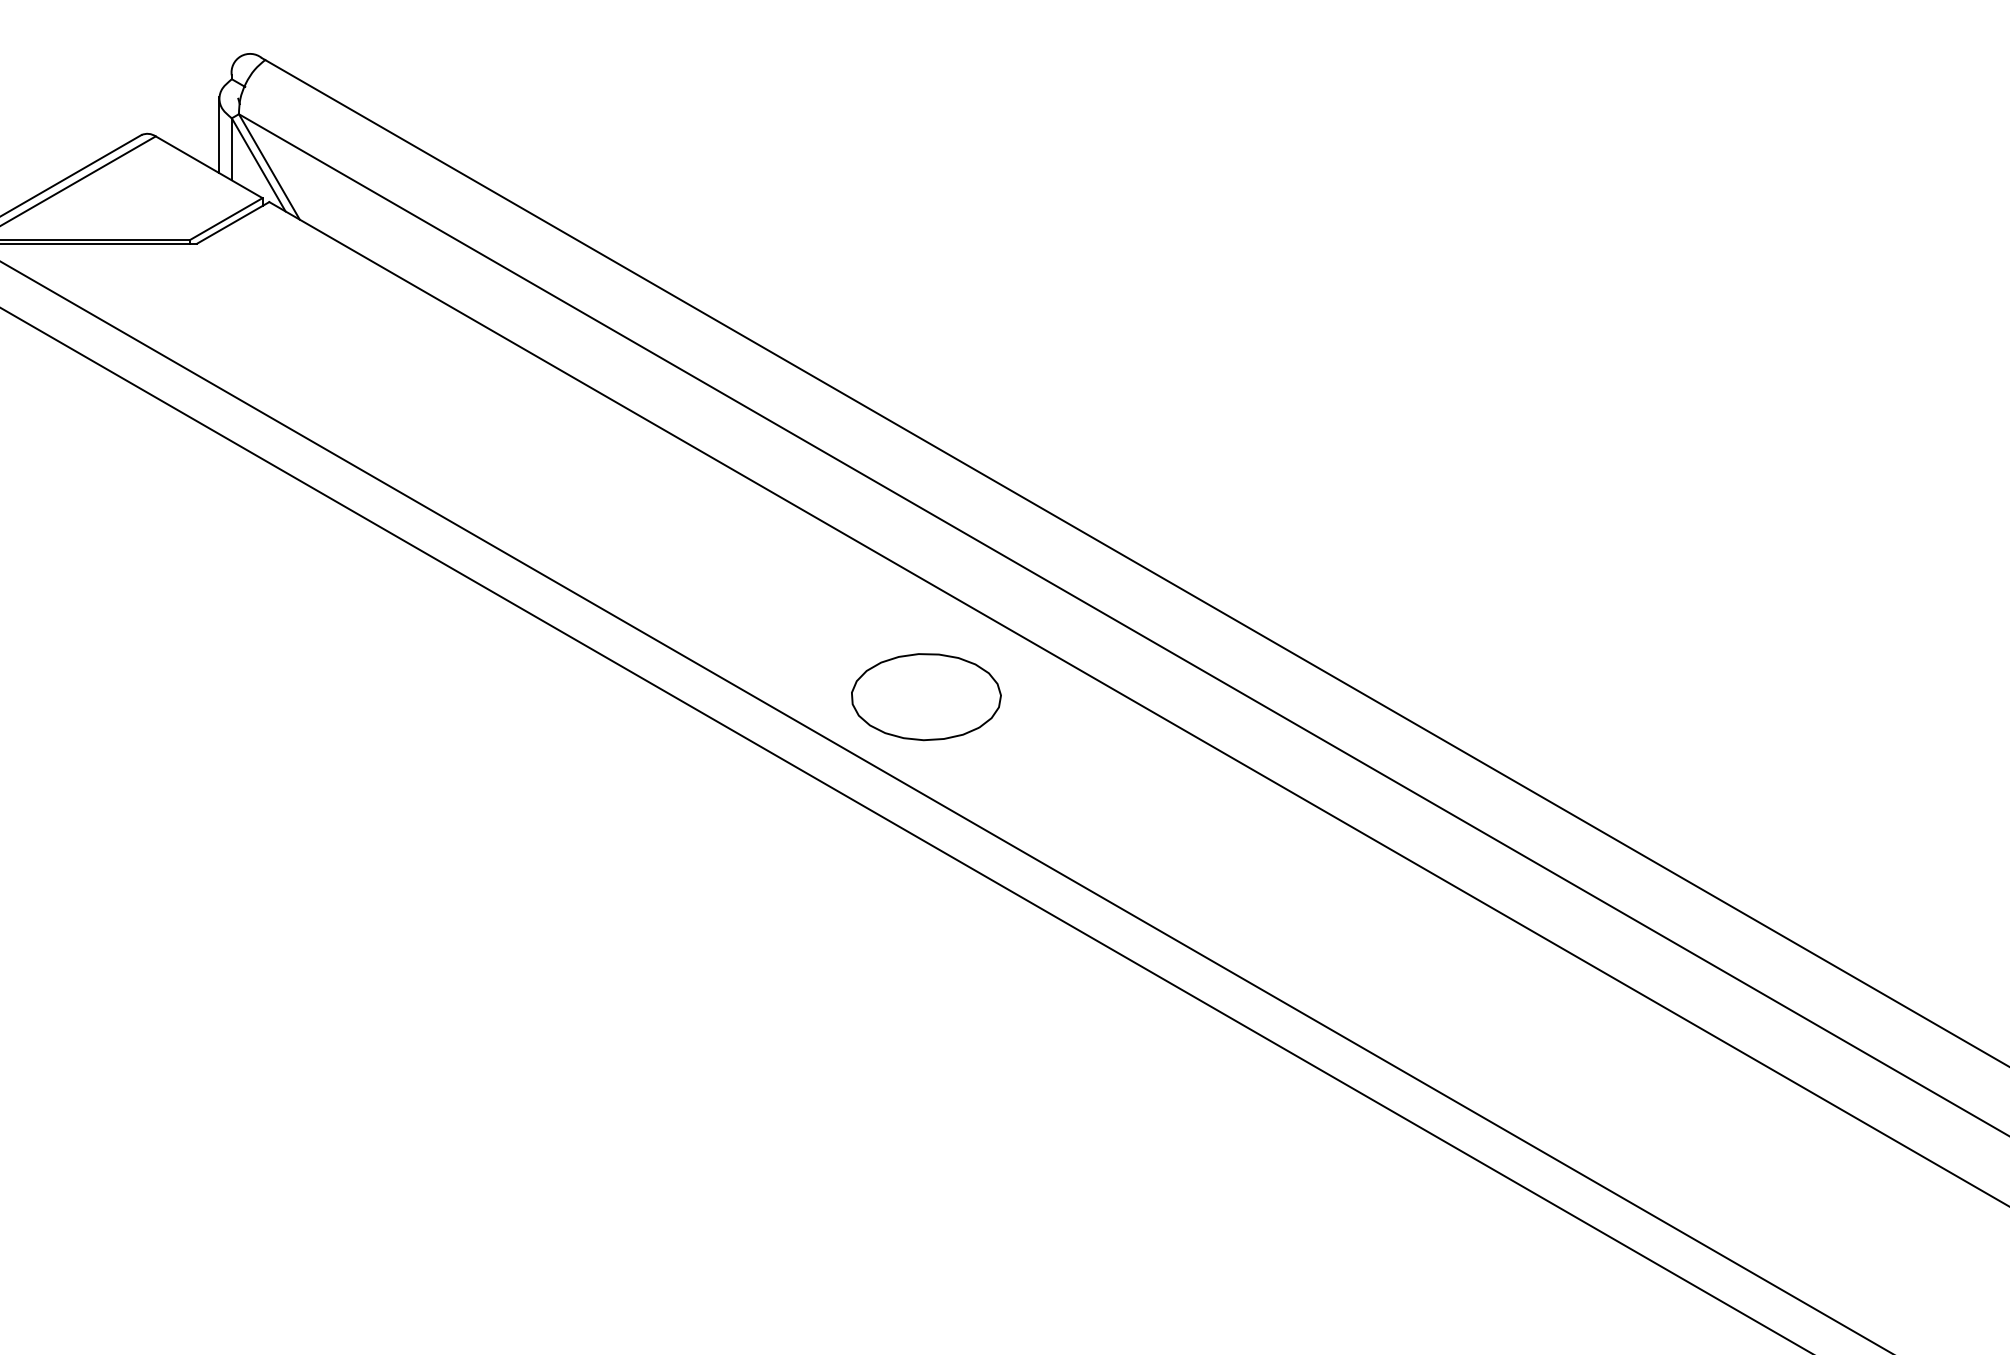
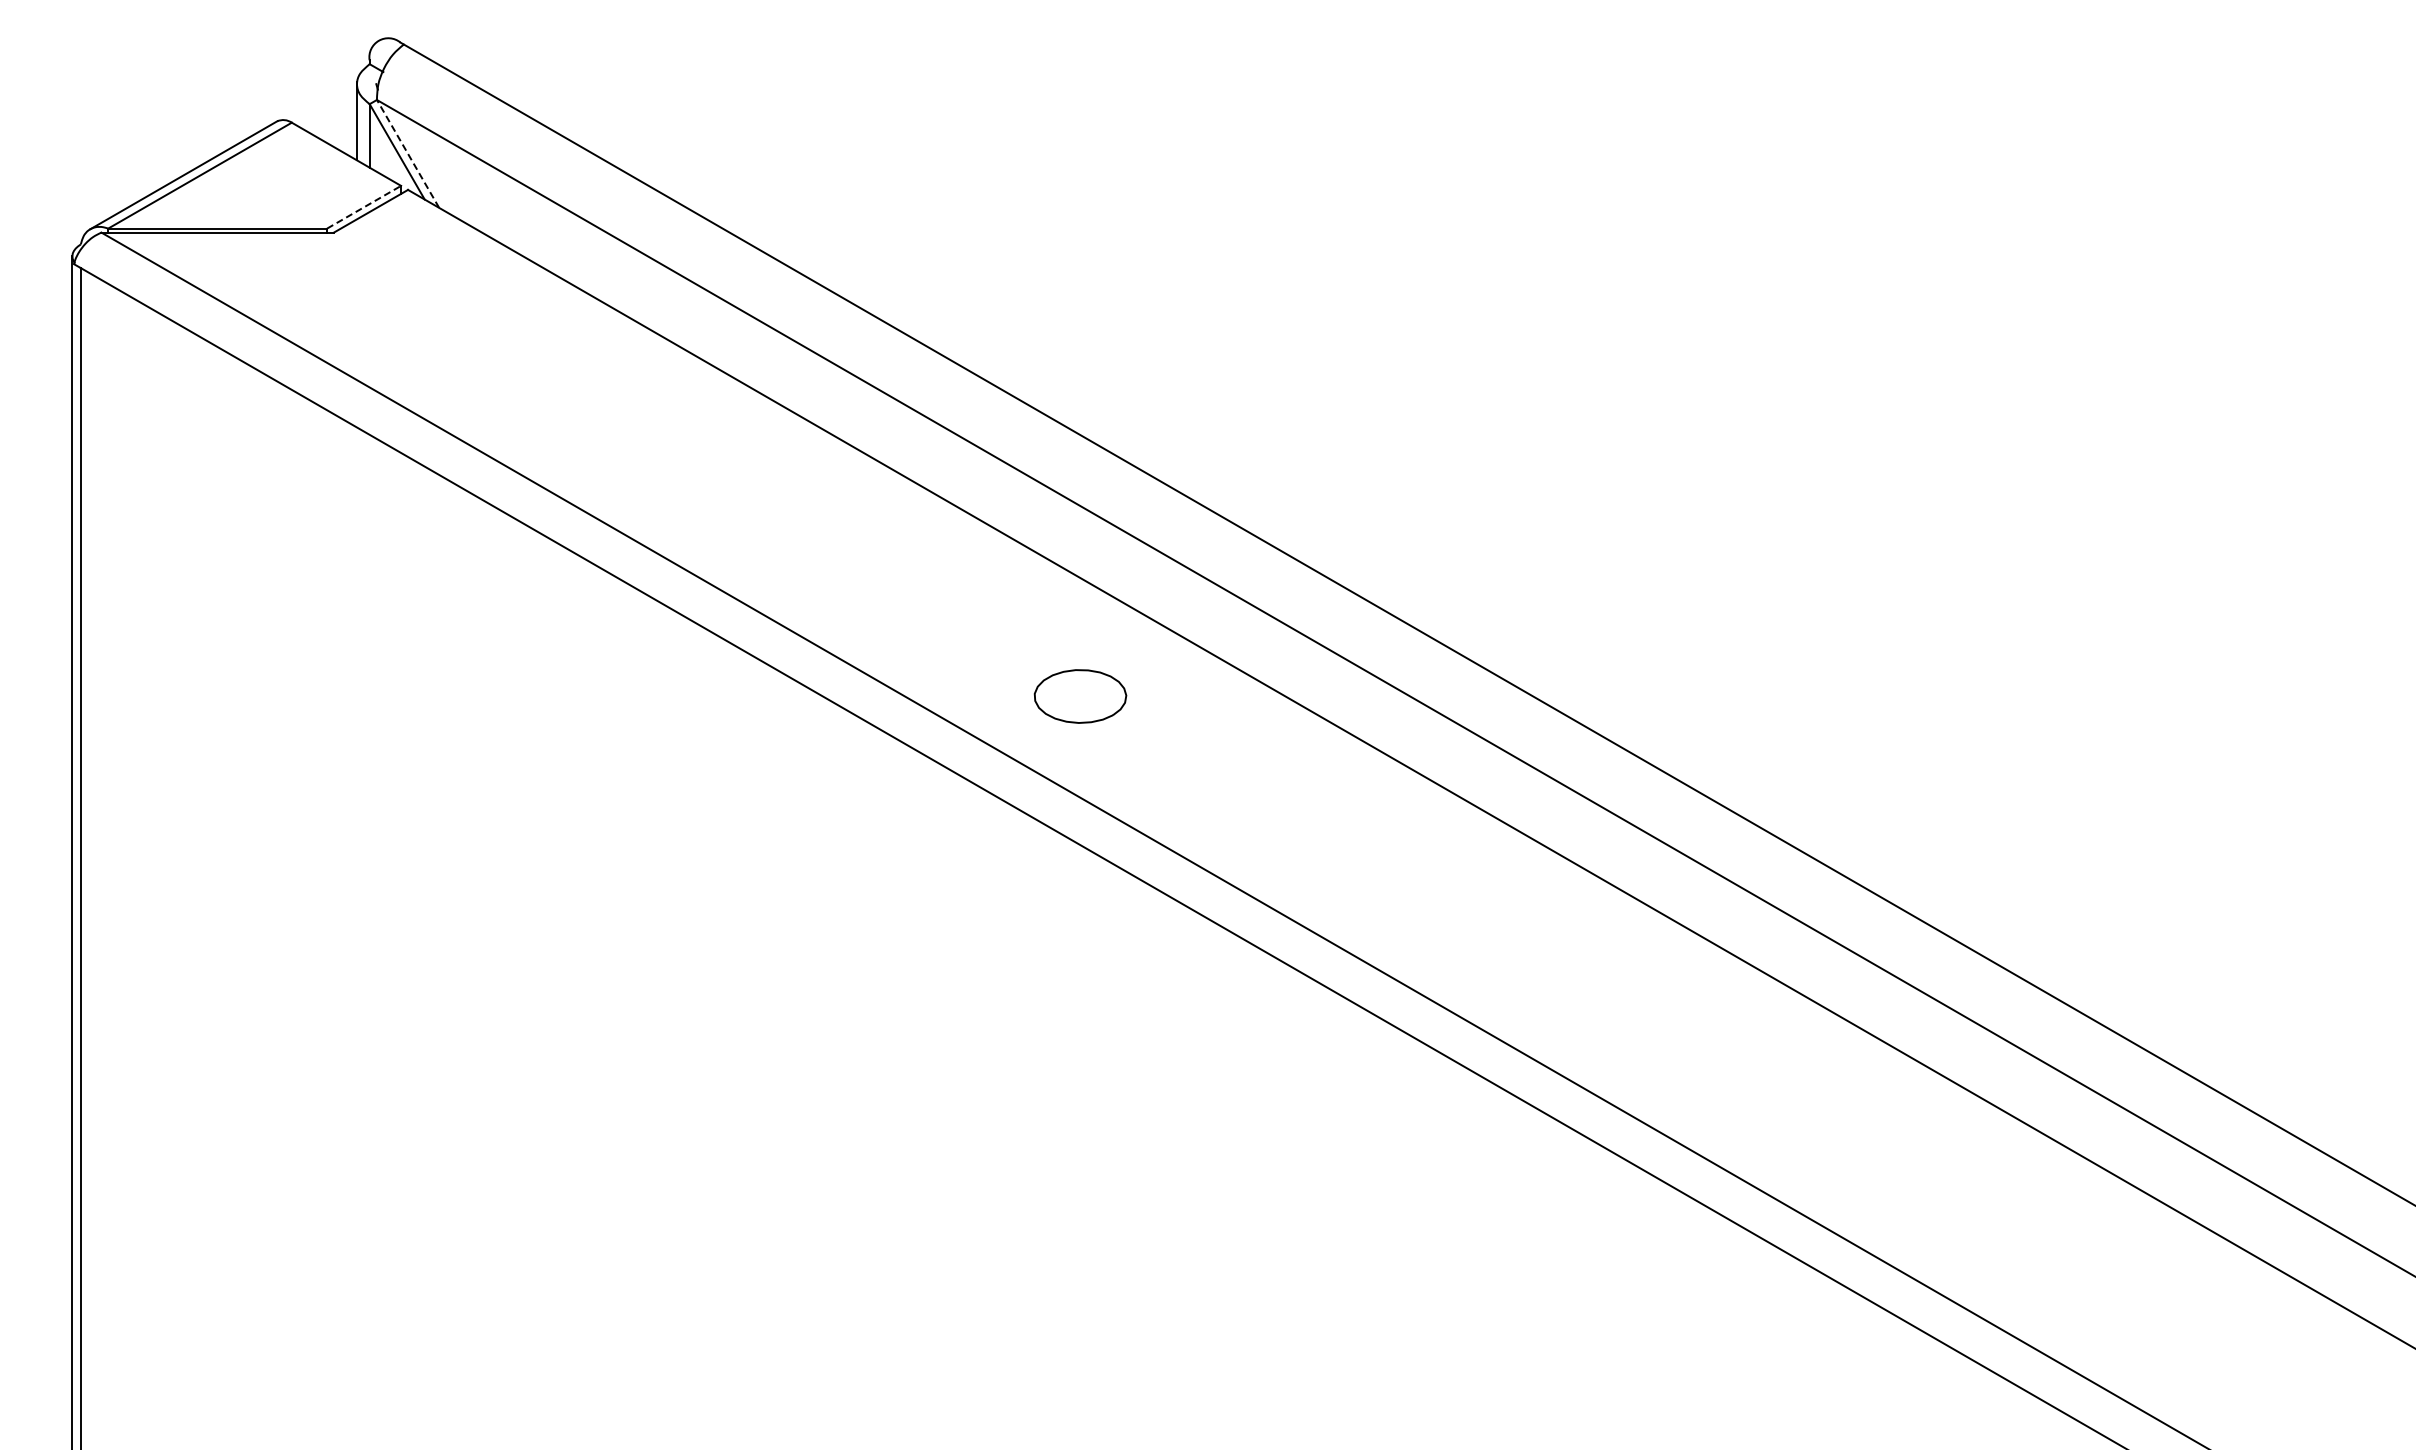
line: (268, 166) -> (407, 153), solid -> dashed
line: (226, 219) -> (364, 207), solid -> dashed
part: (926, 697) -> (1080, 696), size x0.6

